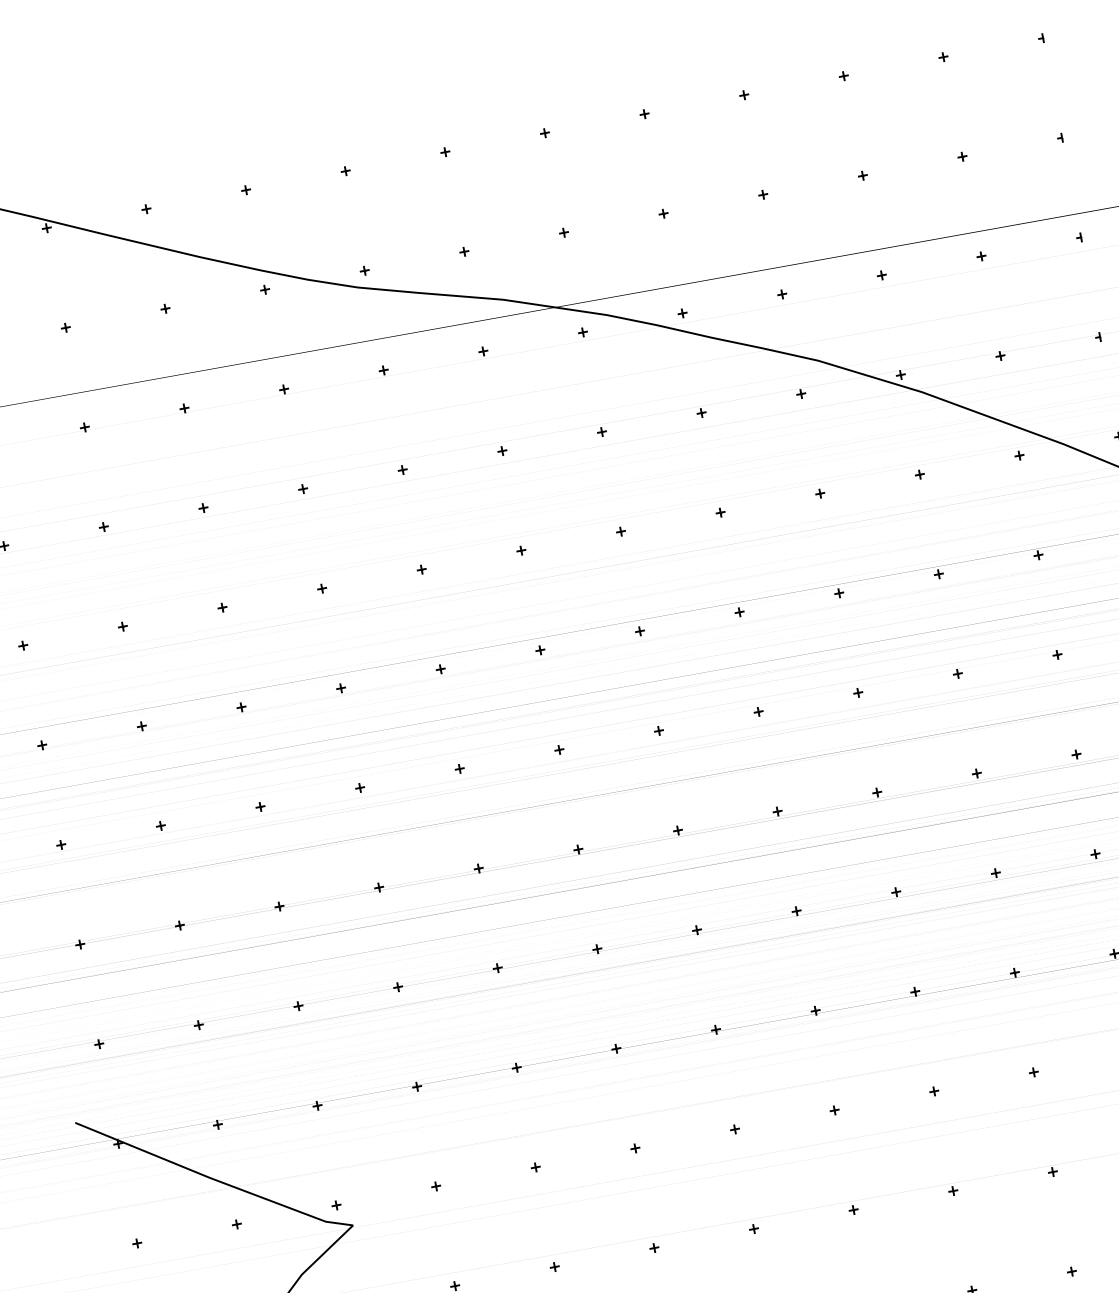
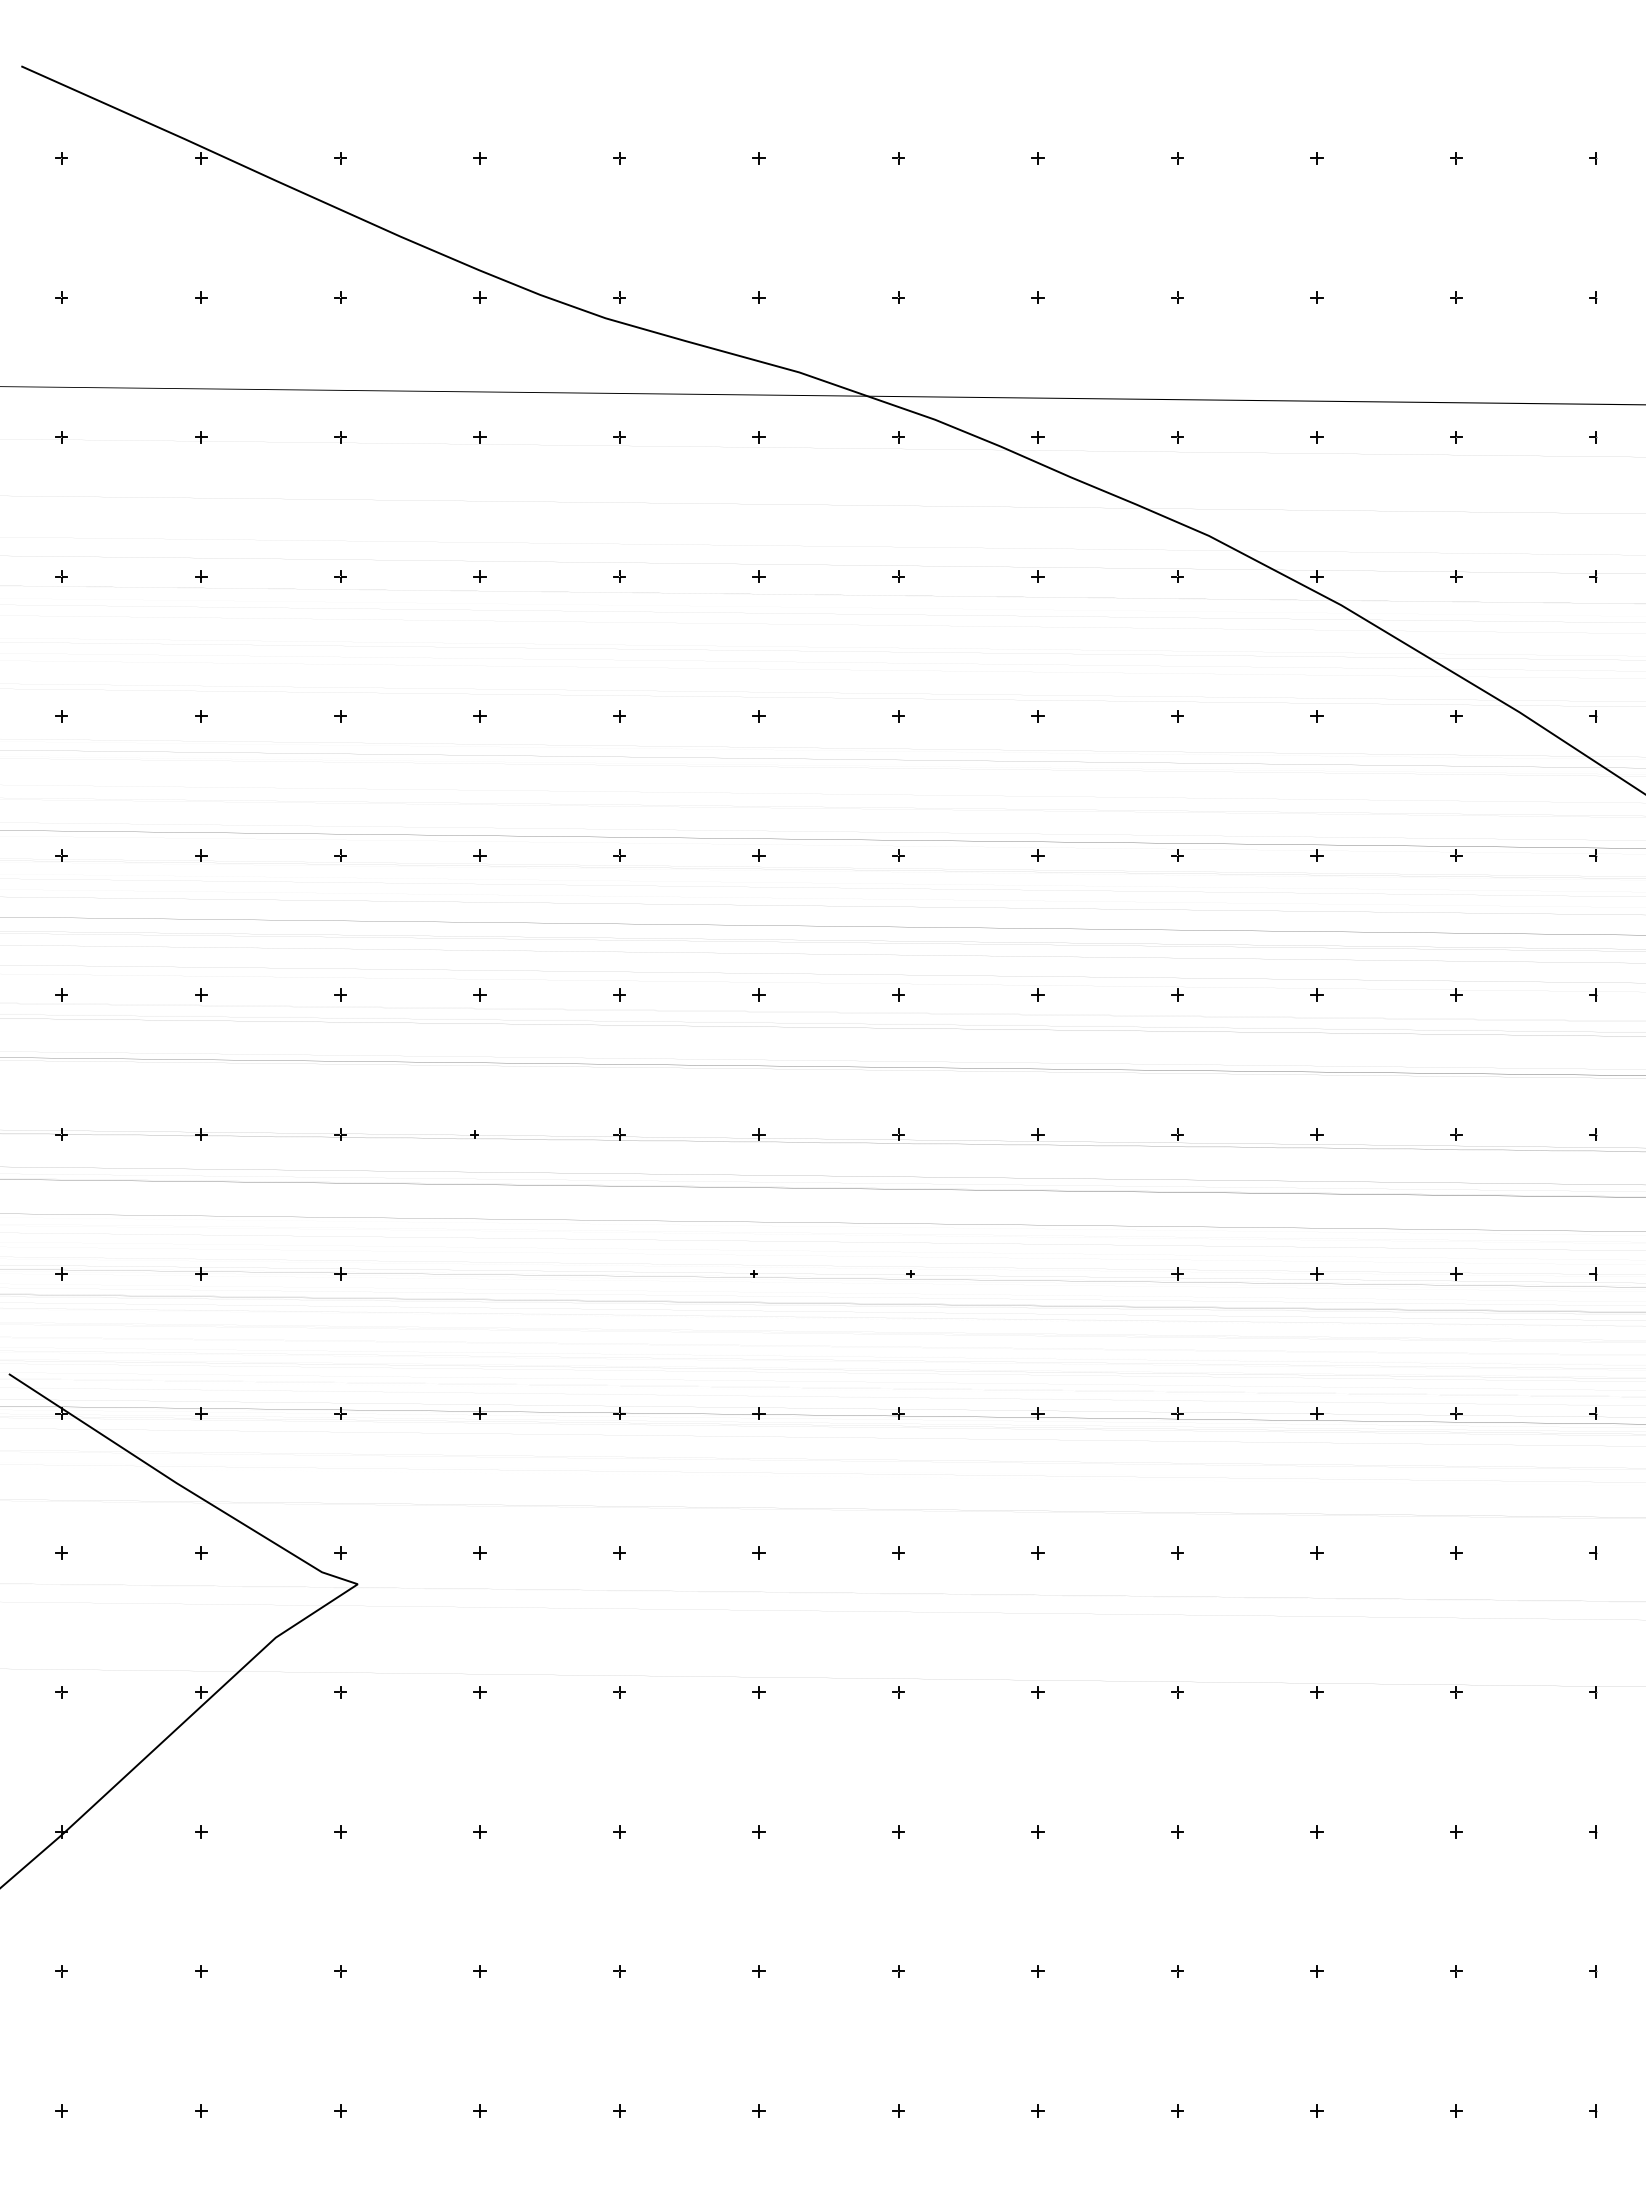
part: (365, 890) -> (461, 1134), size x0.7
part: (784, 918) -> (1019, 1280), removed
part: (718, 925) -> (928, 1273), size x0.6
part: (588, 950) -> (746, 1273), size x0.6
part: (522, 963) -> (654, 1273), removed
part: (393, 987) -> (473, 1273), removed

